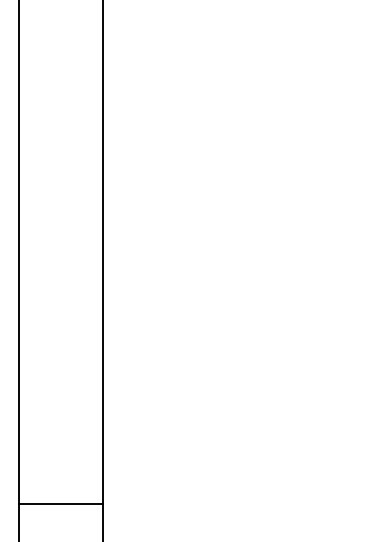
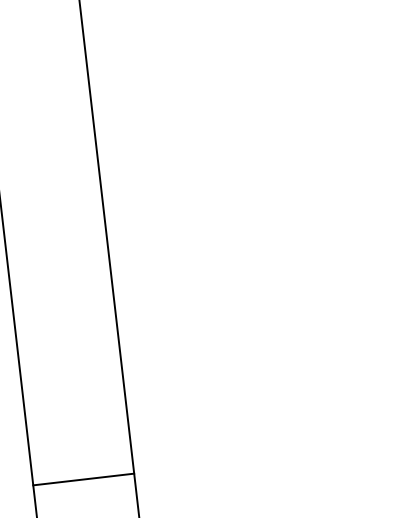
line: (60, 503) -> (82, 479), moved

